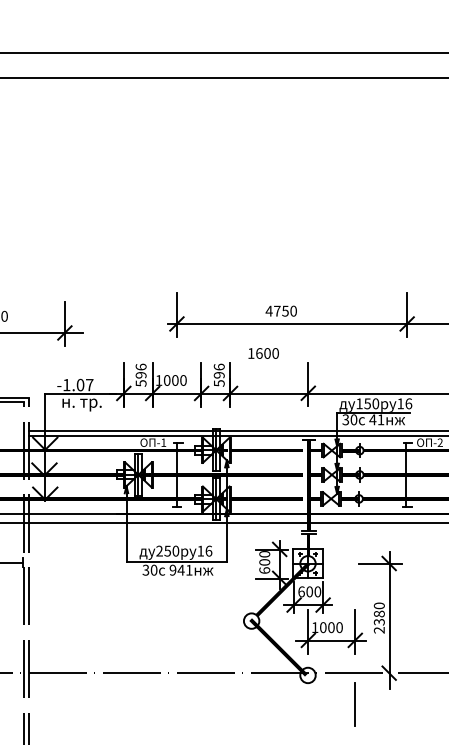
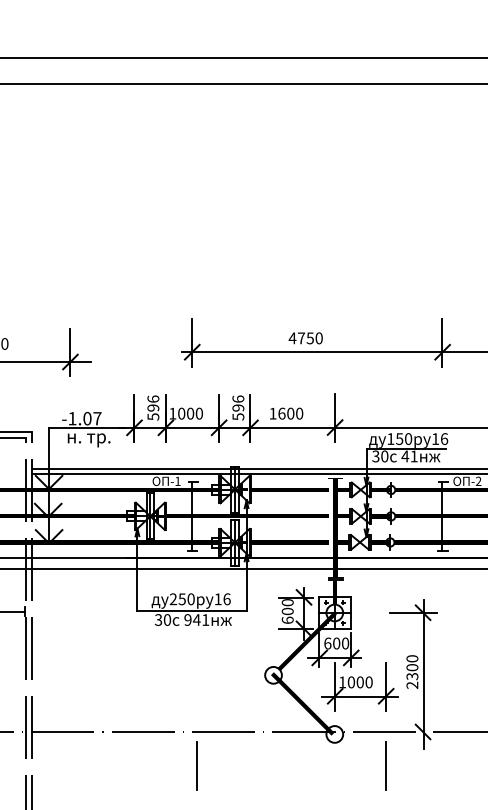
text: (263, 353) -> (286, 413), moved
text: (379, 613) -> (412, 667), 2380 -> 2300
line: (180, 704) -> (196, 766), added

